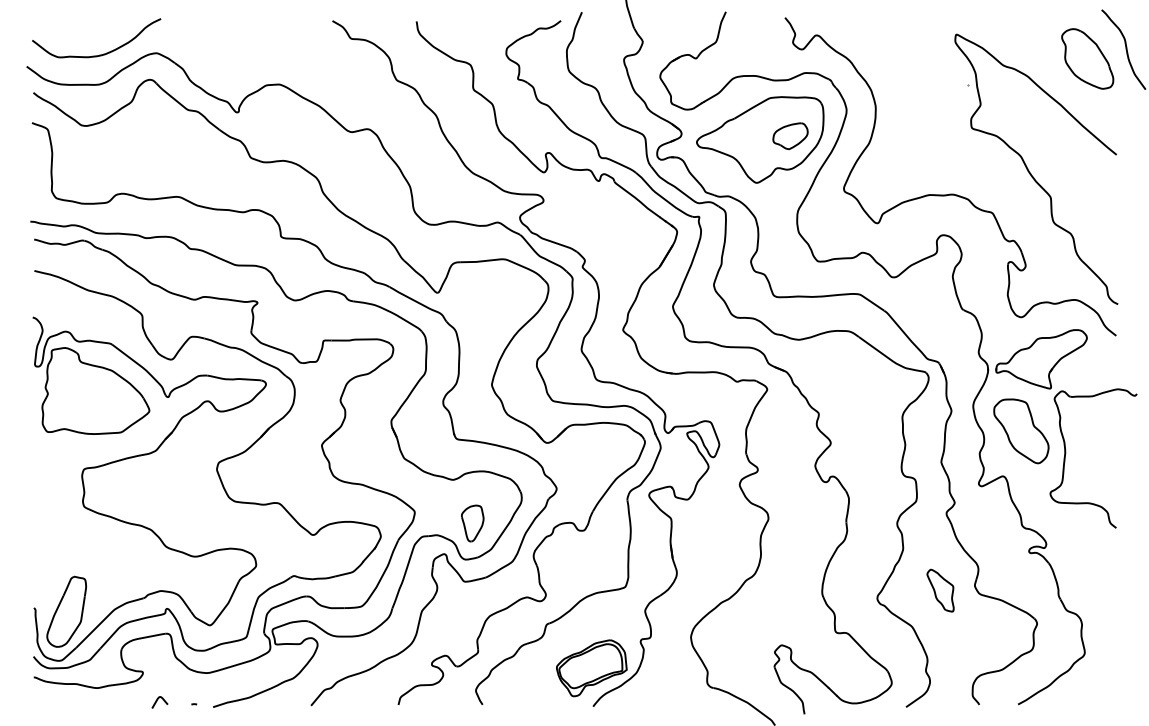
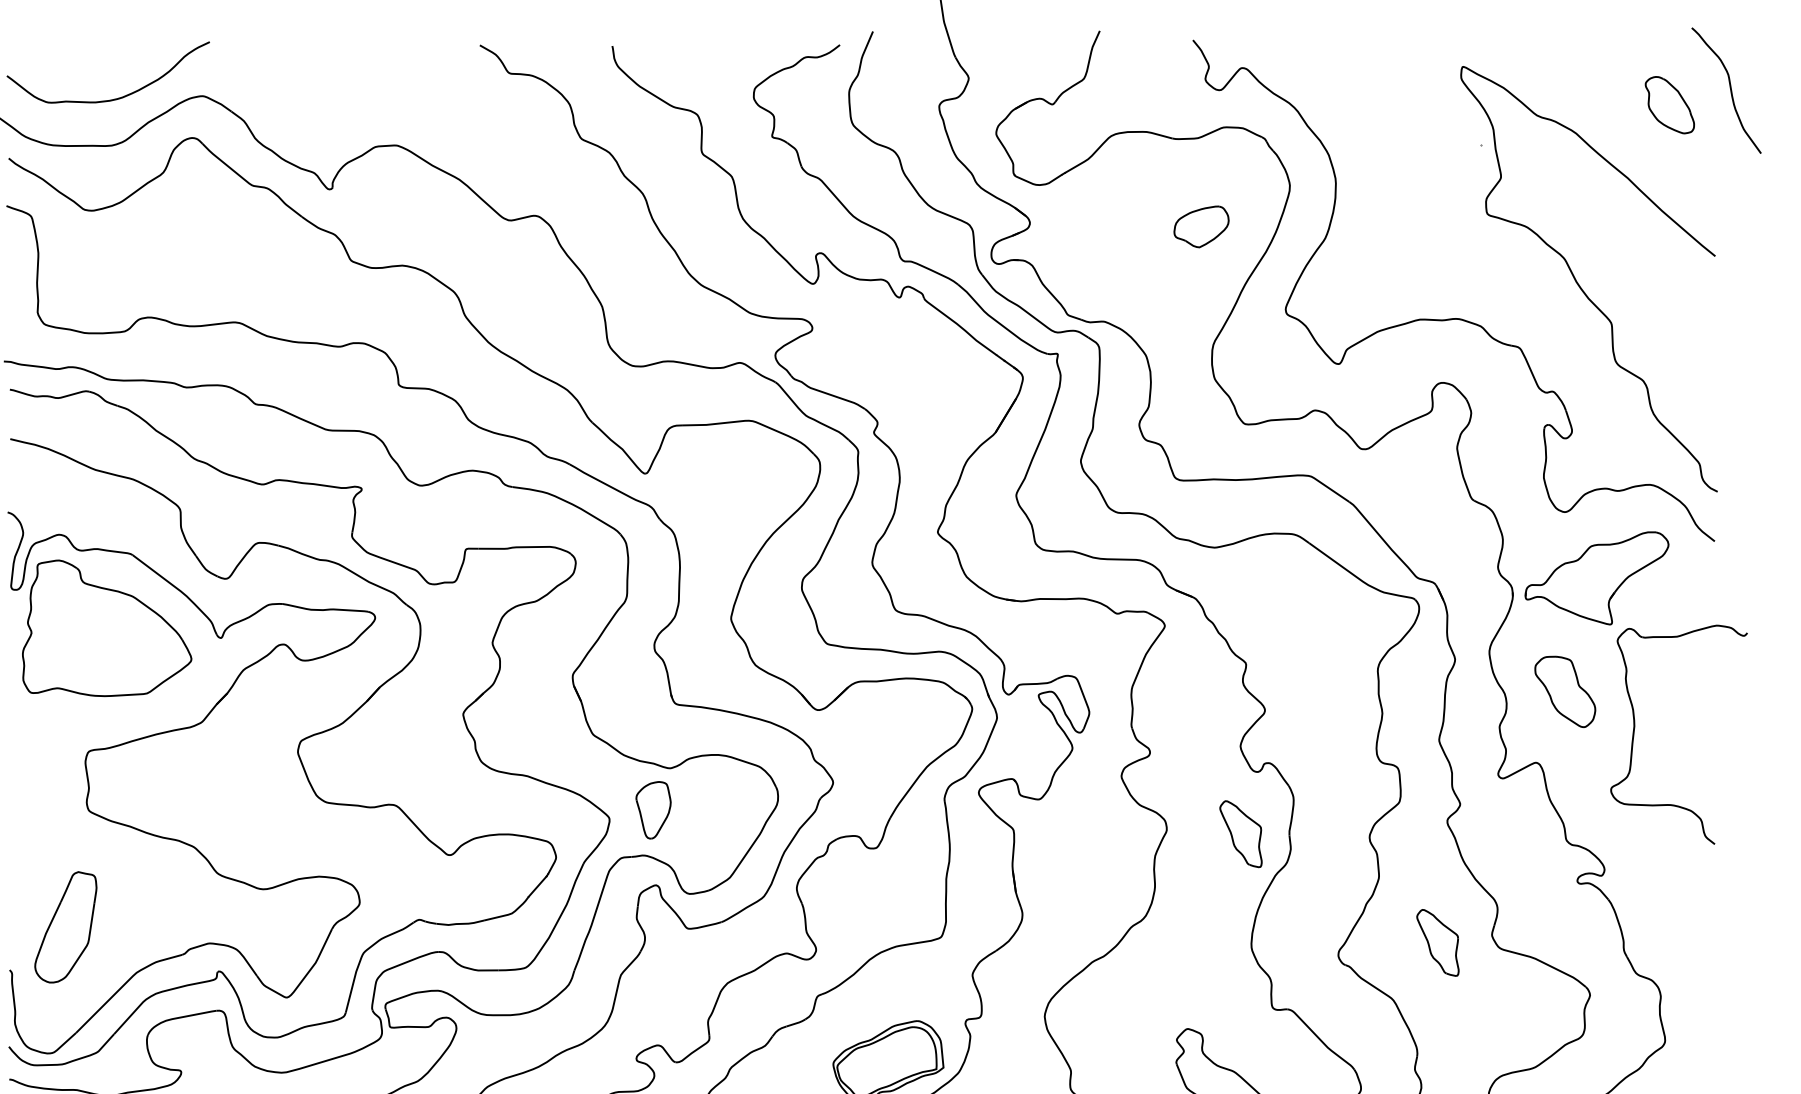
part: (1087, 58) -> (1669, 104), size x0.6
part: (760, 139) -> (1154, 232), removed
part: (1021, 431) -> (1565, 692), size x0.7
part: (815, 521) -> (1240, 833), added
part: (472, 523) -> (653, 810), moved
part: (66, 611) -> (65, 926), moved

